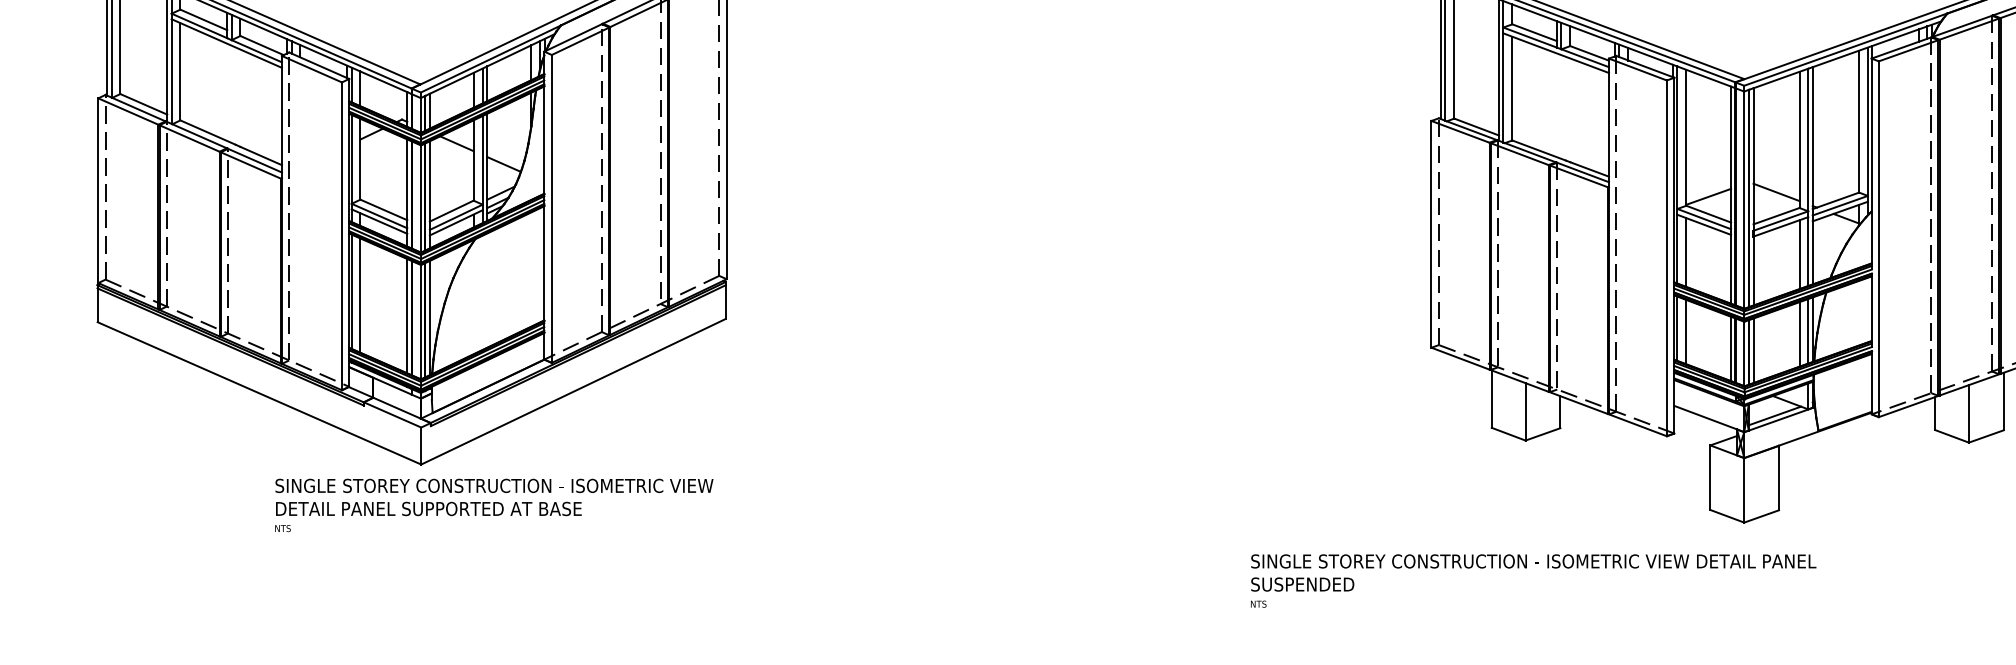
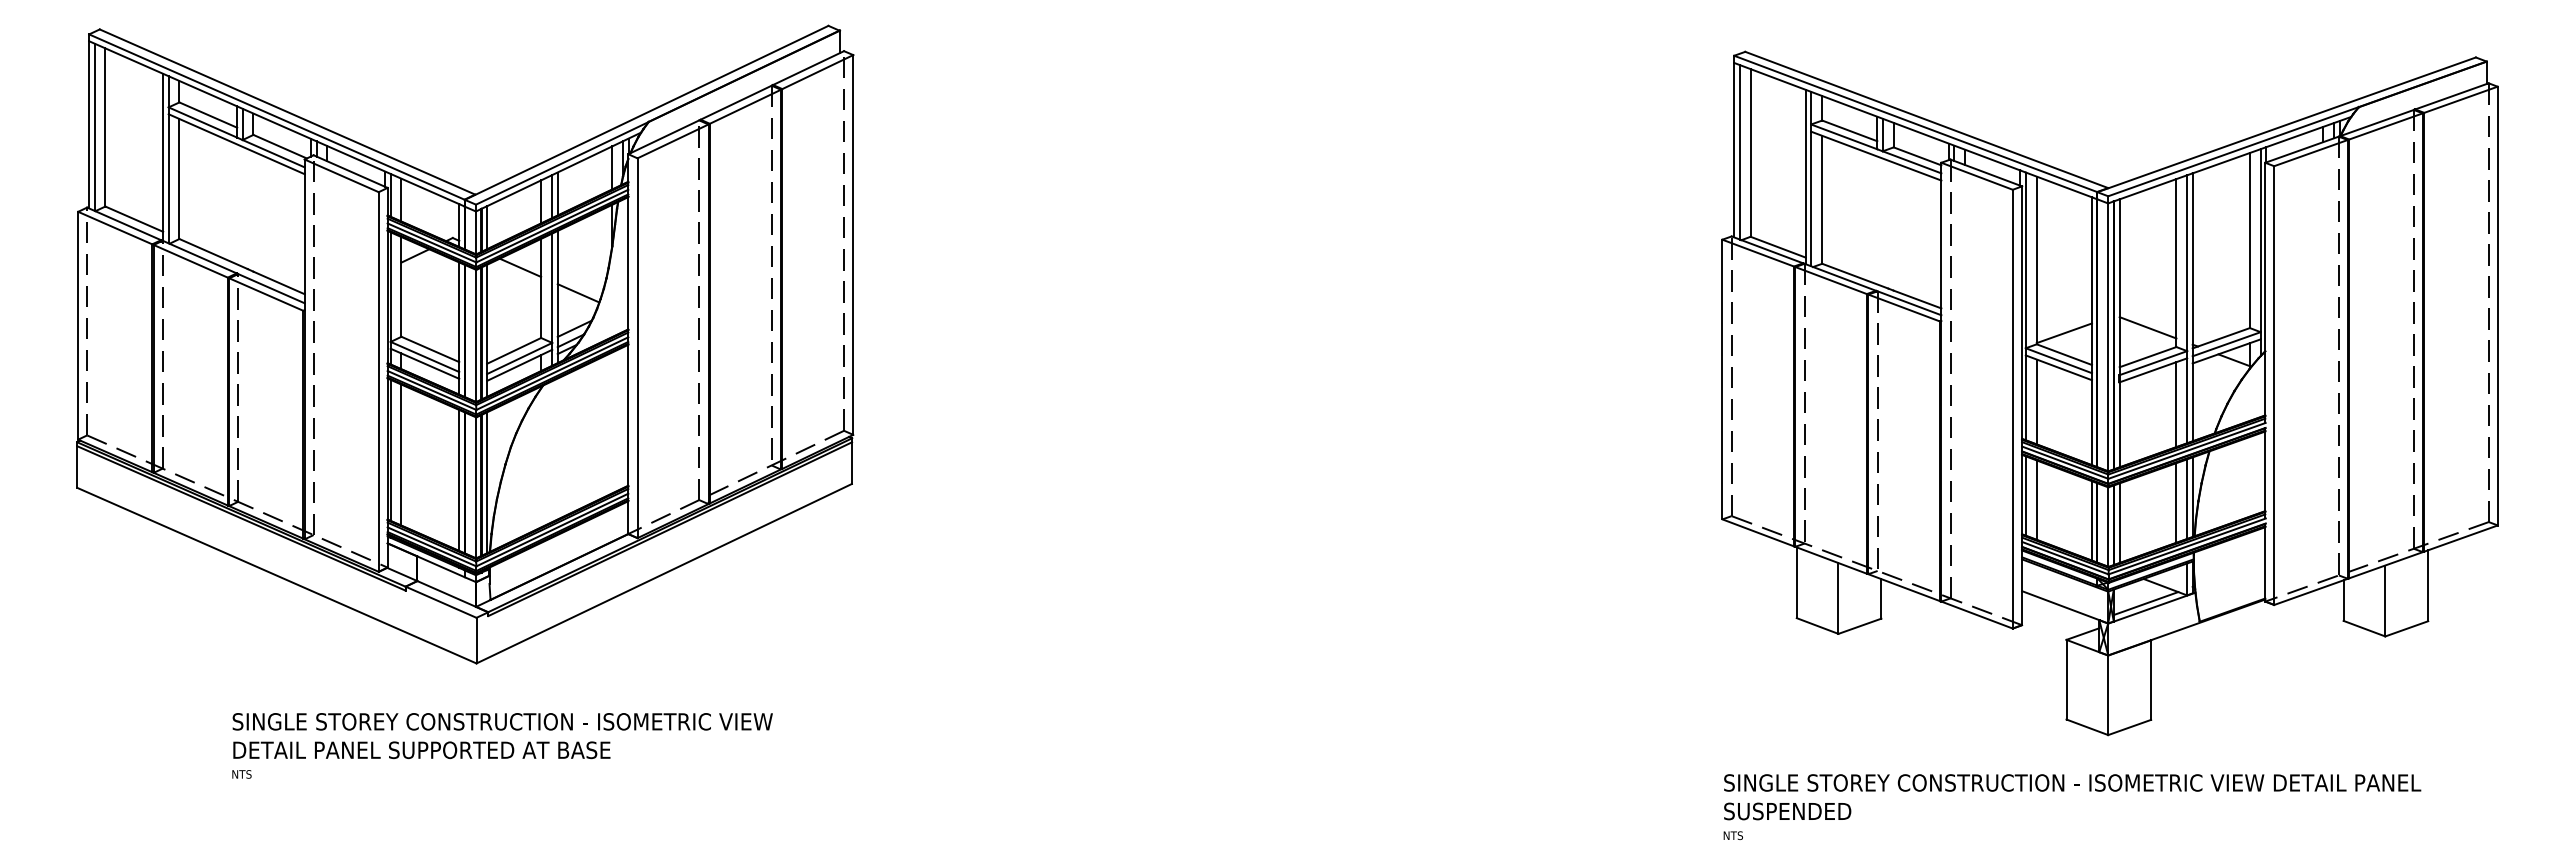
text: (494, 505) -> (502, 745), moved
text: (1533, 580) -> (2072, 806), moved

